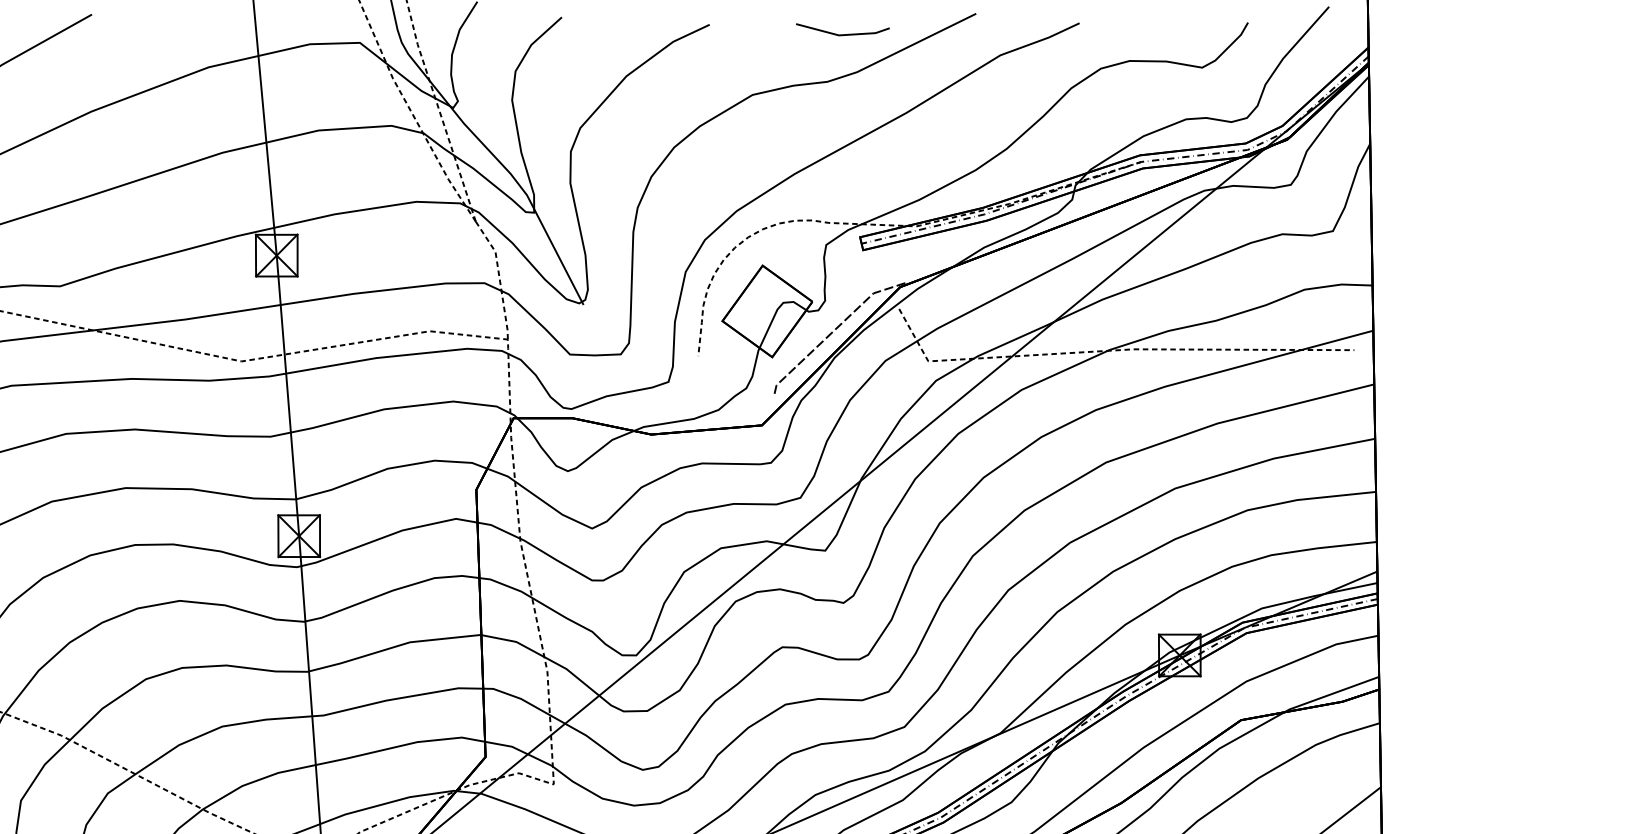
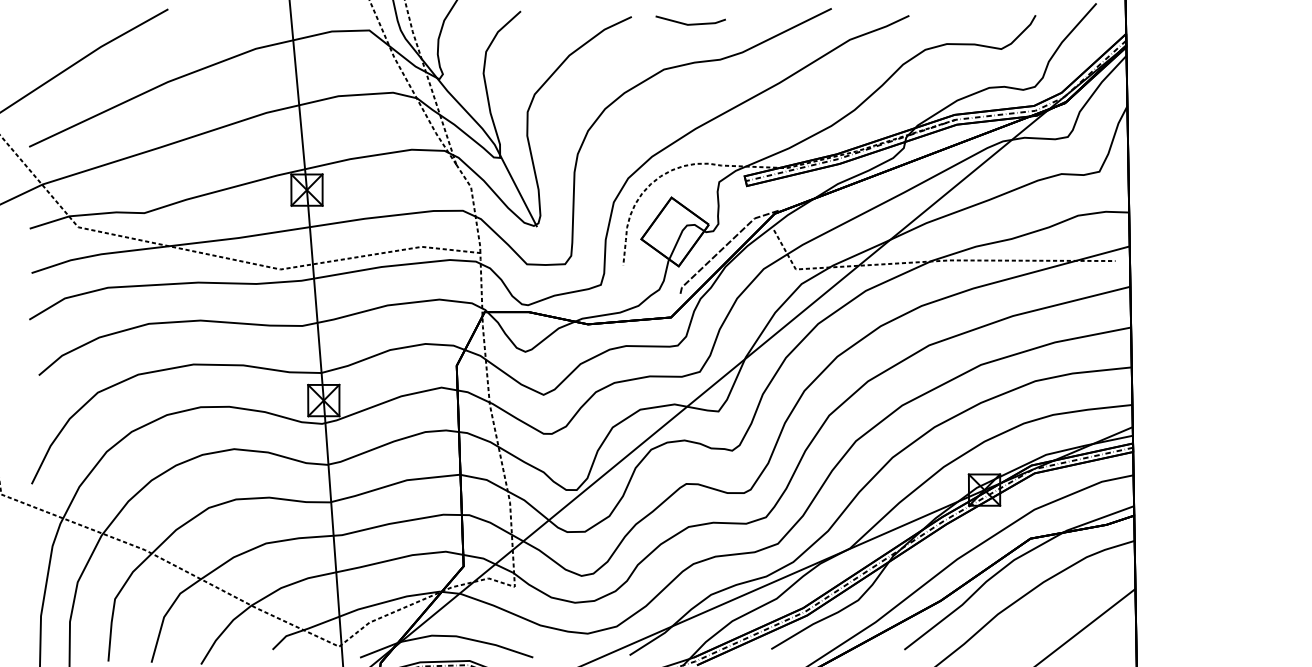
line: (842, 33) -> (690, 23), moved

